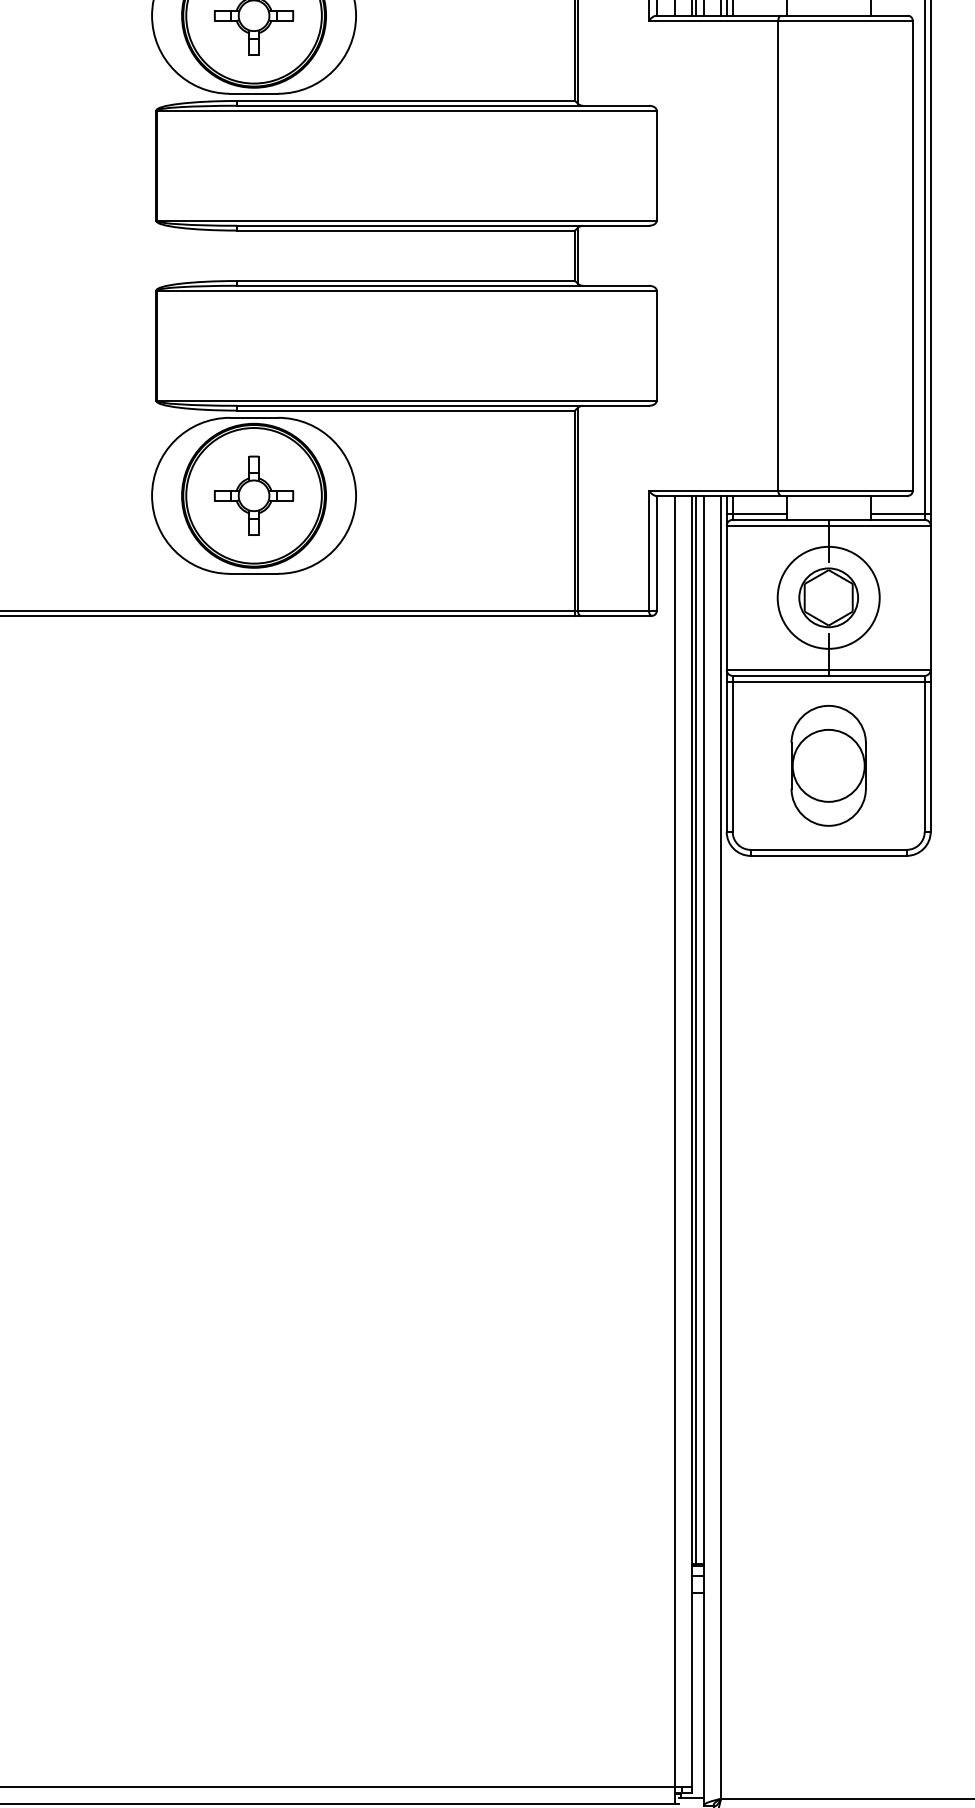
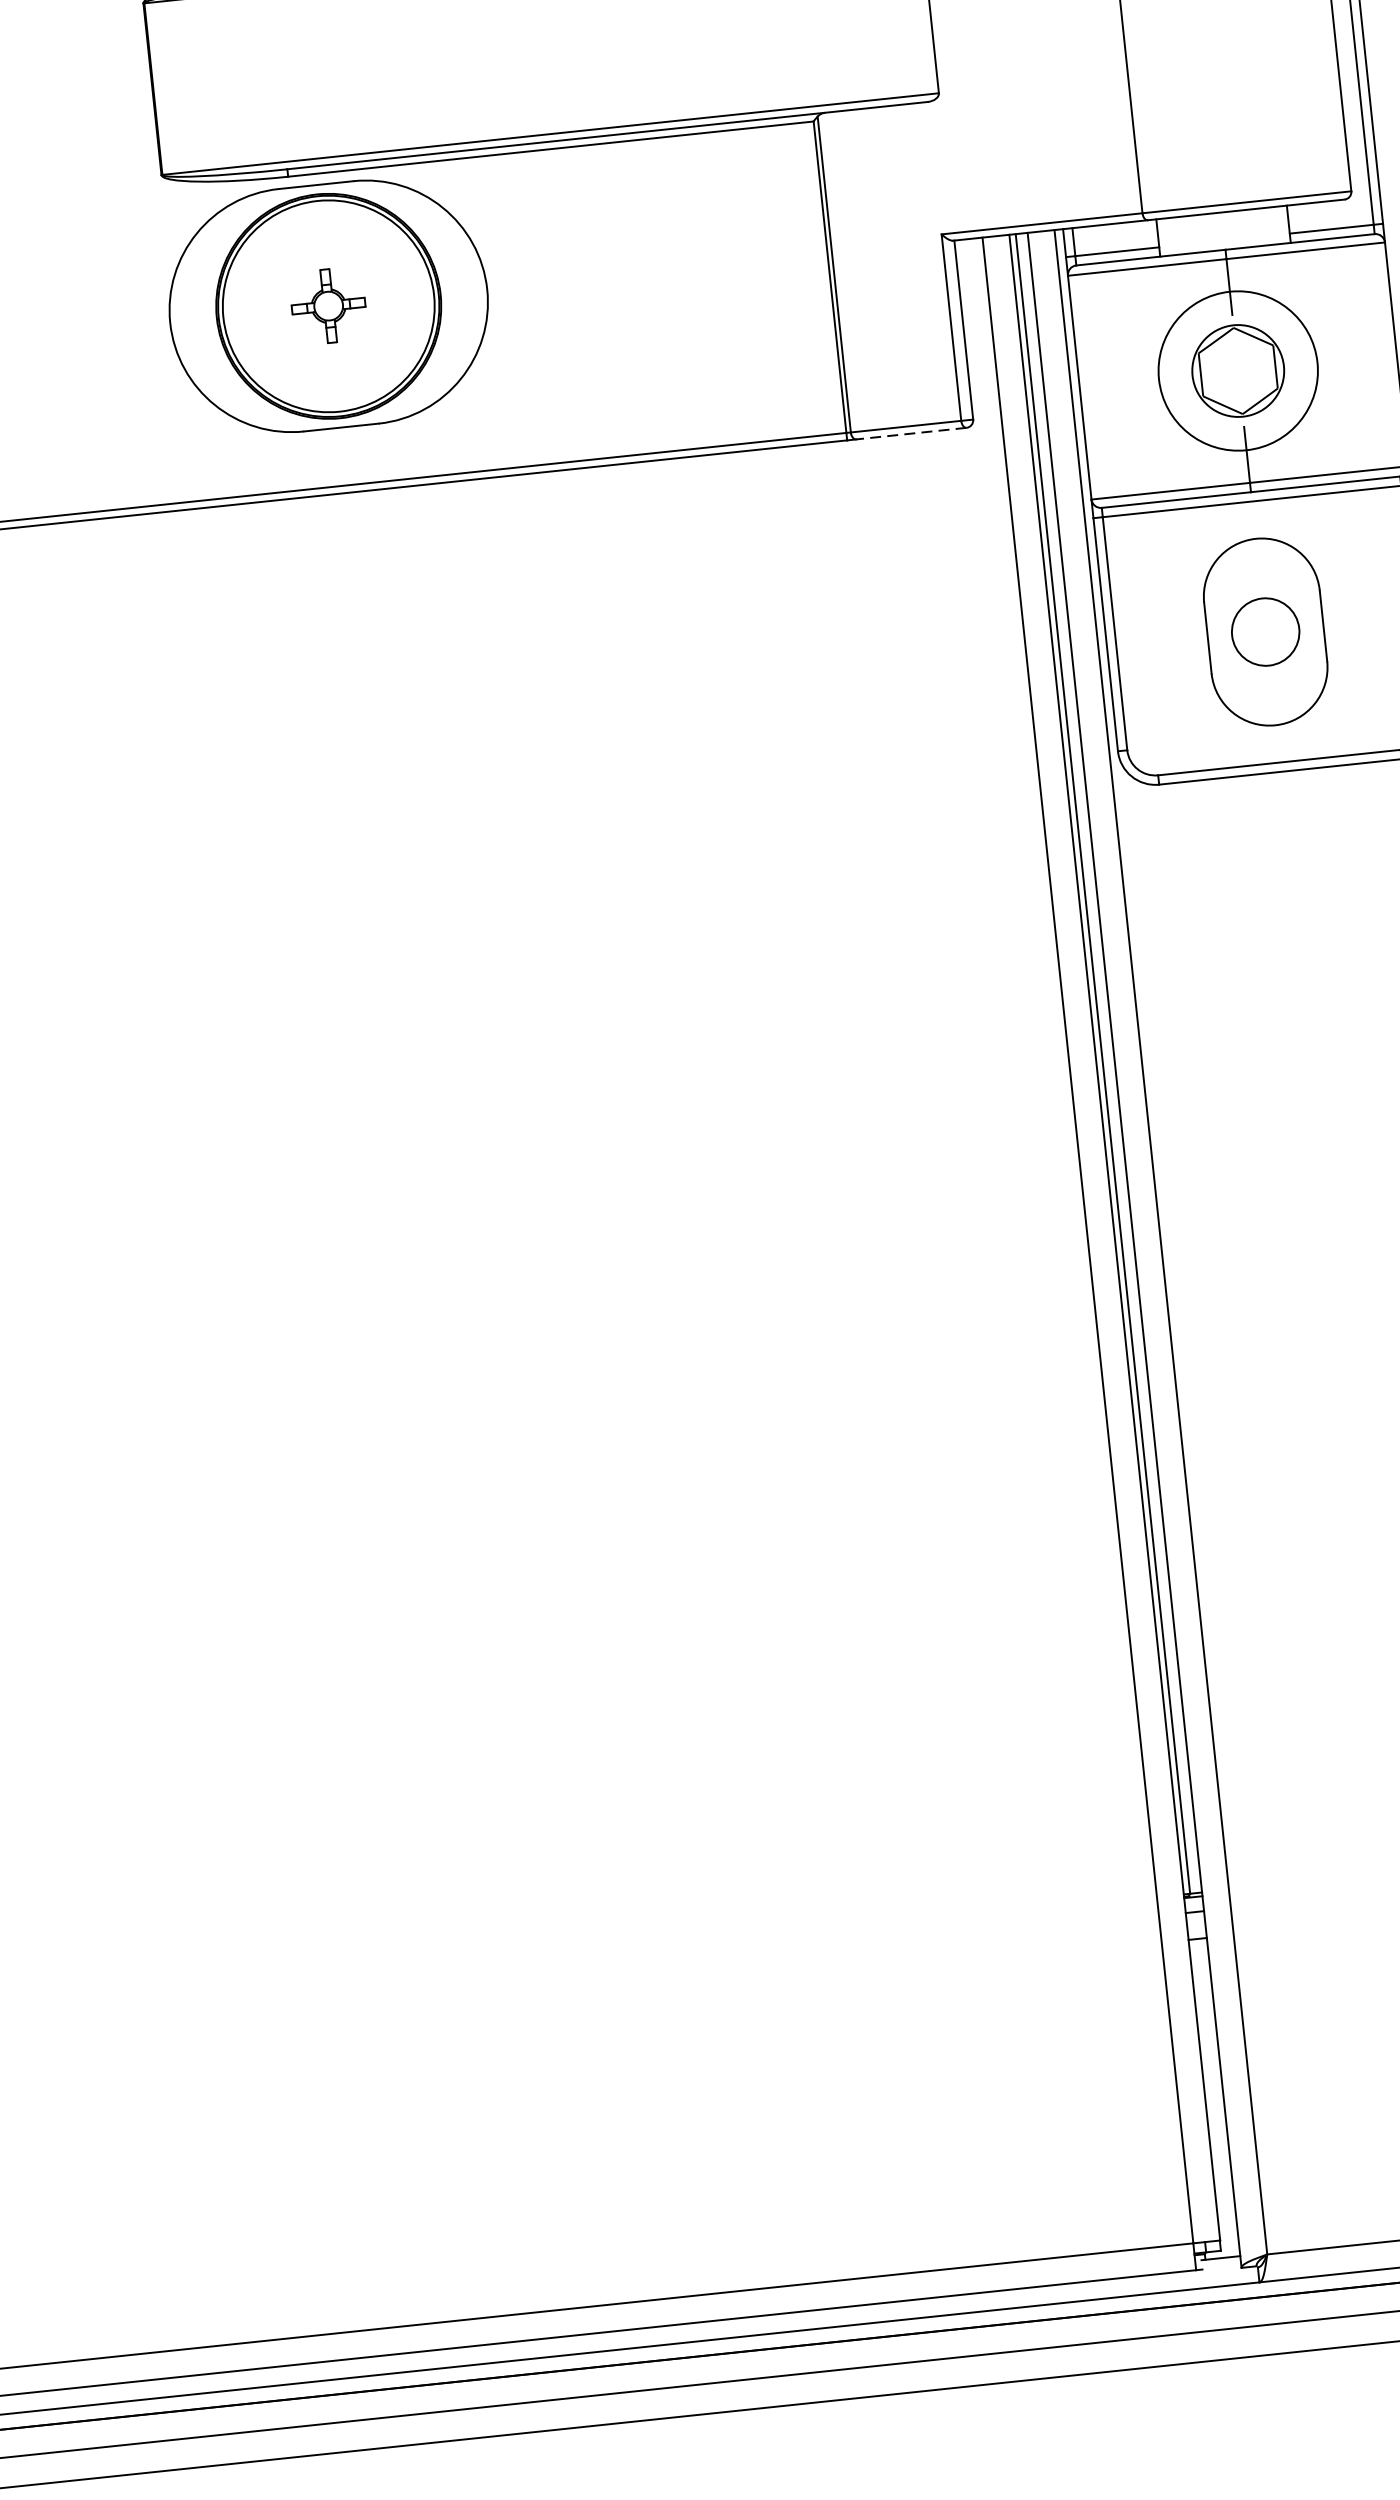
part: (253, 495) -> (327, 305), size x0.6
line: (616, 615) -> (911, 433), solid -> dashed
circle: (828, 765) -> (1265, 631), size x0.6

